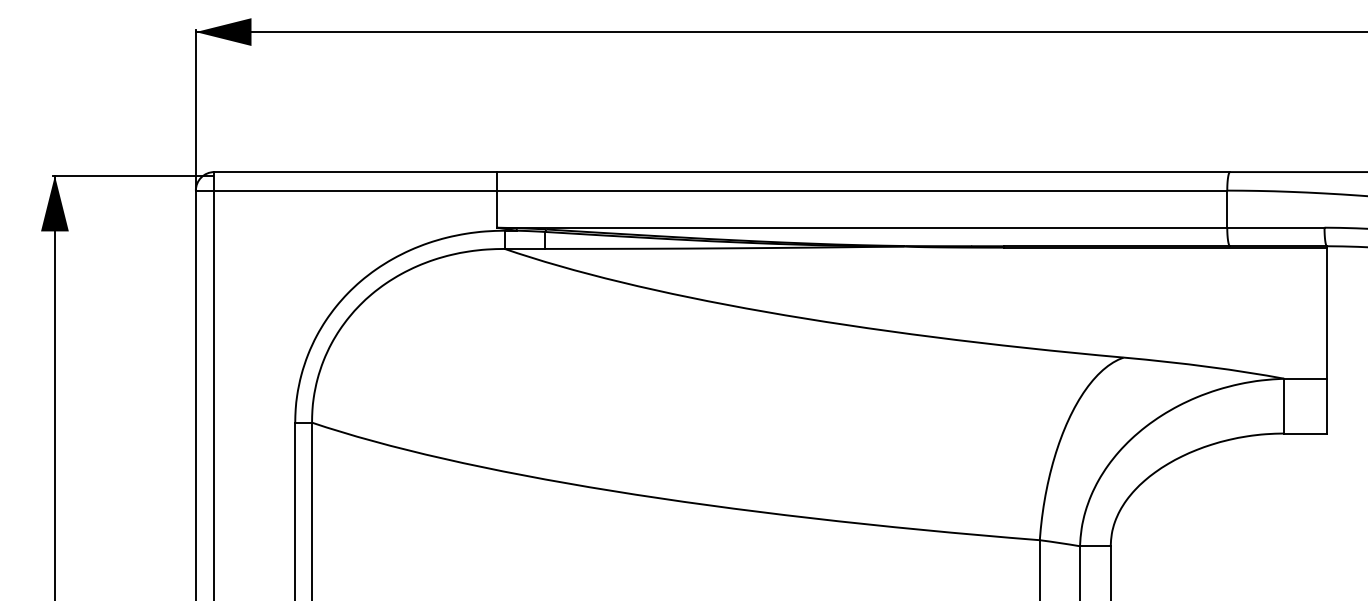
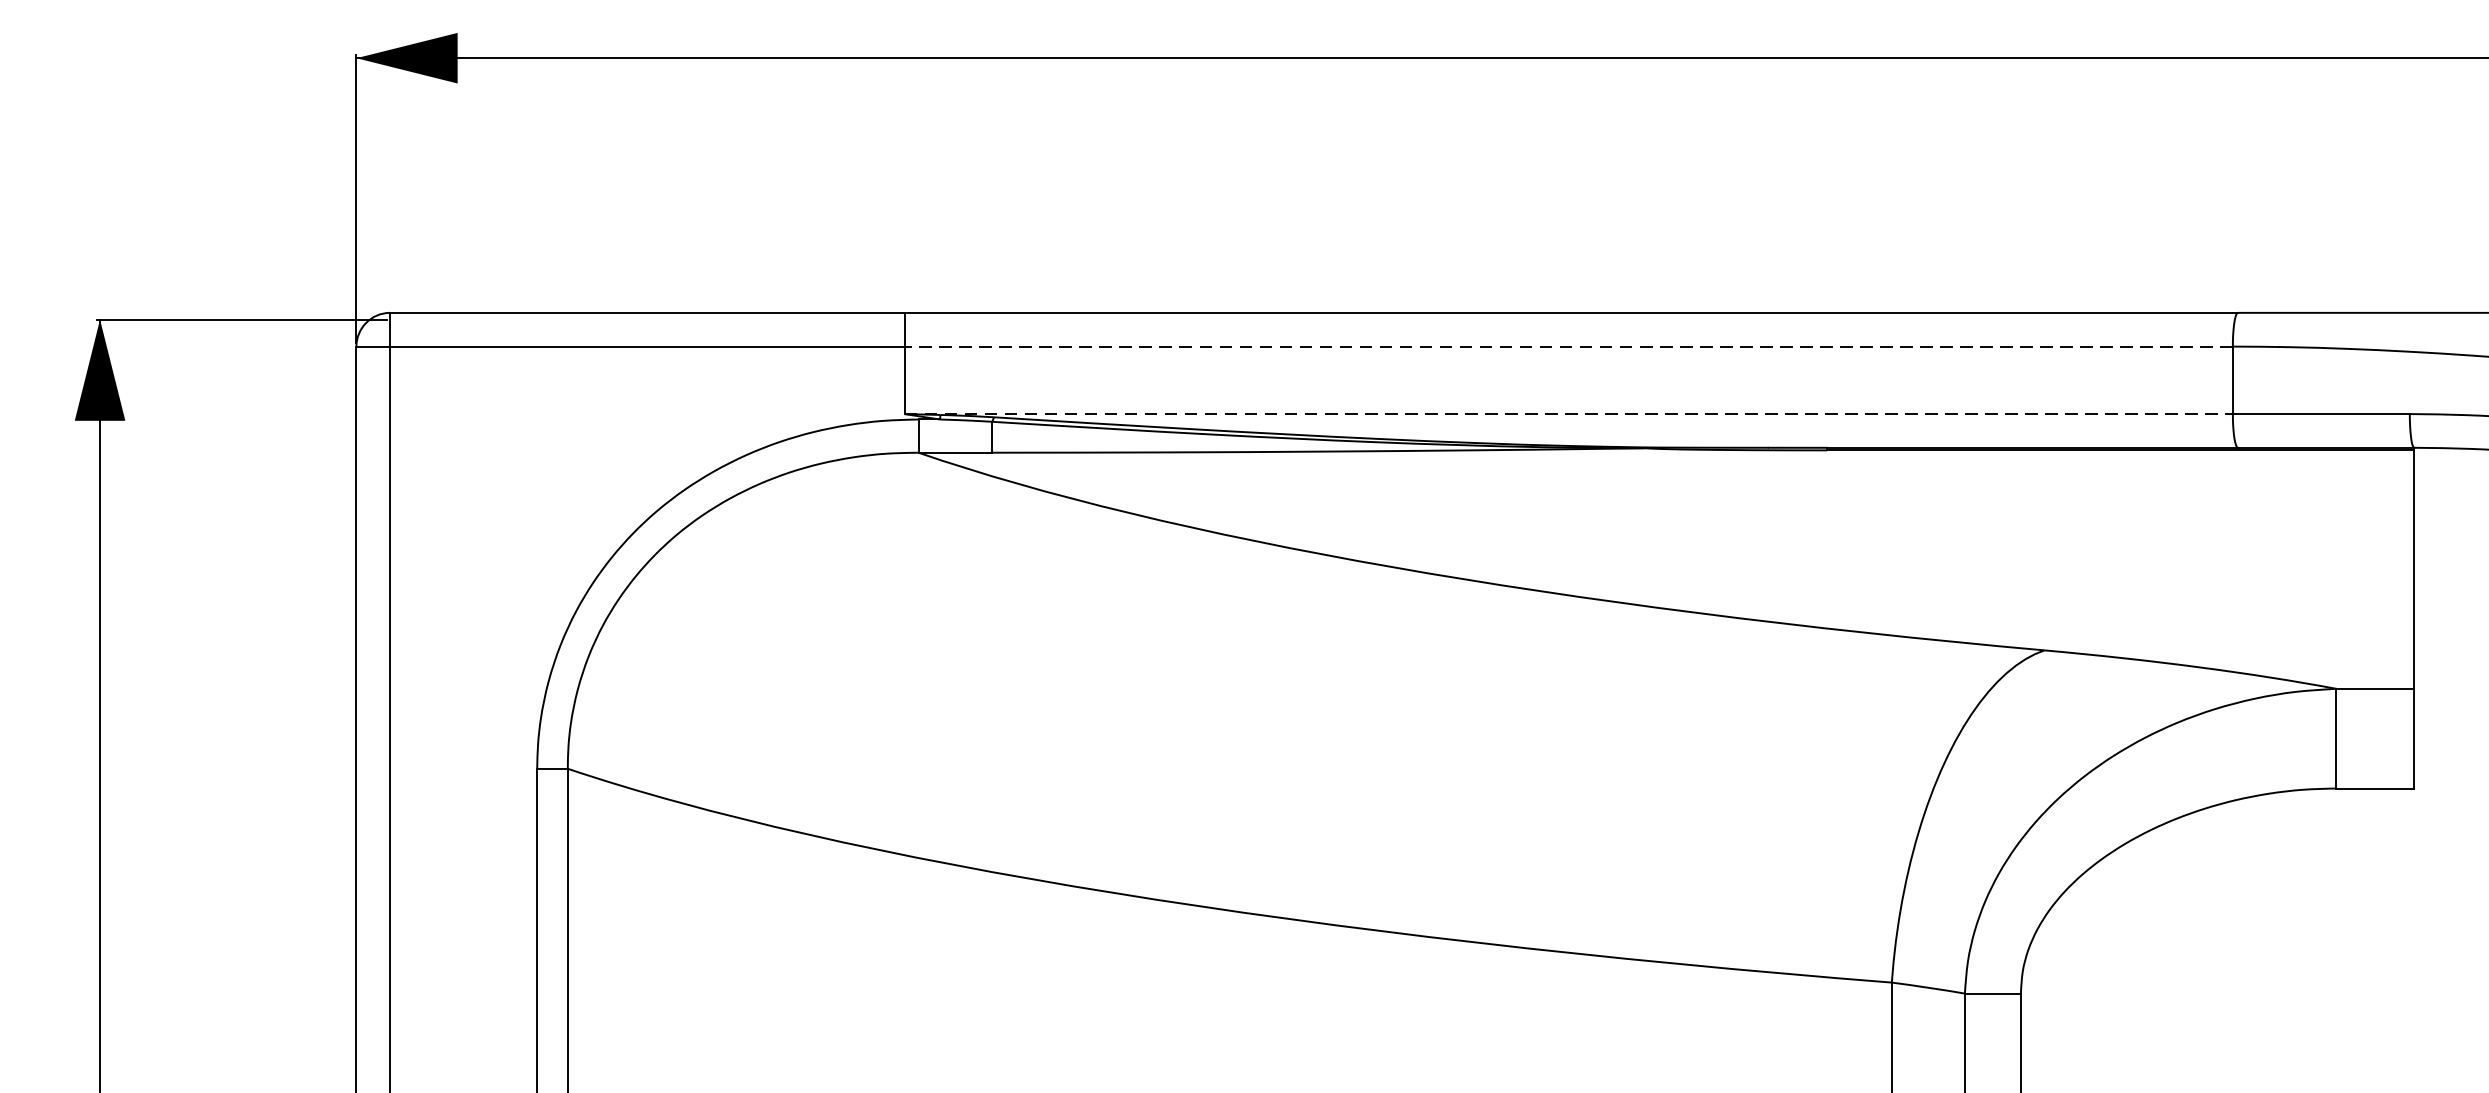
line: (861, 190) -> (1567, 346), solid -> dashed
line: (862, 227) -> (1569, 413), solid -> dashed

